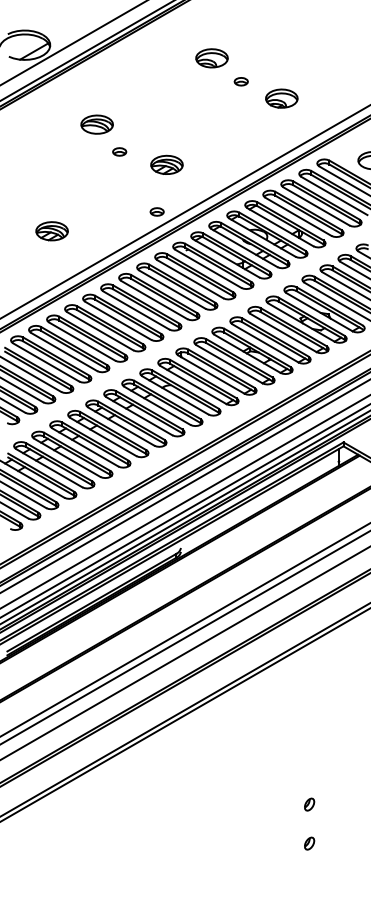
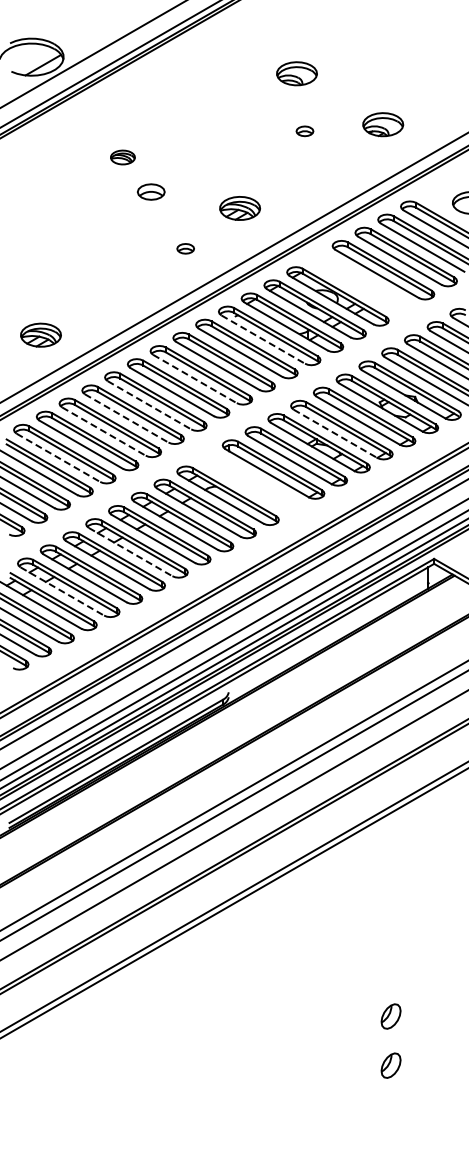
part: (211, 58) -> (296, 73), moved
part: (240, 81) -> (304, 131), moved
part: (282, 98) -> (383, 124), moved
part: (96, 124) -> (122, 157), size x0.6
part: (119, 151) -> (151, 191), size x1.6
part: (166, 165) -> (239, 208), moved
part: (157, 211) -> (185, 248), moved
part: (285, 224) -> (360, 283), removed
part: (51, 230) -> (40, 334), moved
line: (208, 268) -> (263, 339), solid -> dashed
line: (154, 300) -> (195, 379), solid -> dashed
line: (118, 320) -> (149, 405), solid -> dashed
line: (100, 331) -> (127, 418), solid -> dashed
line: (82, 341) -> (104, 431), solid -> dashed
line: (265, 343) -> (335, 434), solid -> dashed
line: (46, 362) -> (58, 458), solid -> dashed
part: (198, 381) -> (250, 482), removed
line: (103, 437) -> (131, 552), solid -> dashed
line: (49, 468) -> (62, 591), solid -> dashed
part: (309, 804) -> (391, 1016), size x1.6
part: (309, 843) -> (391, 1065), size x1.6

